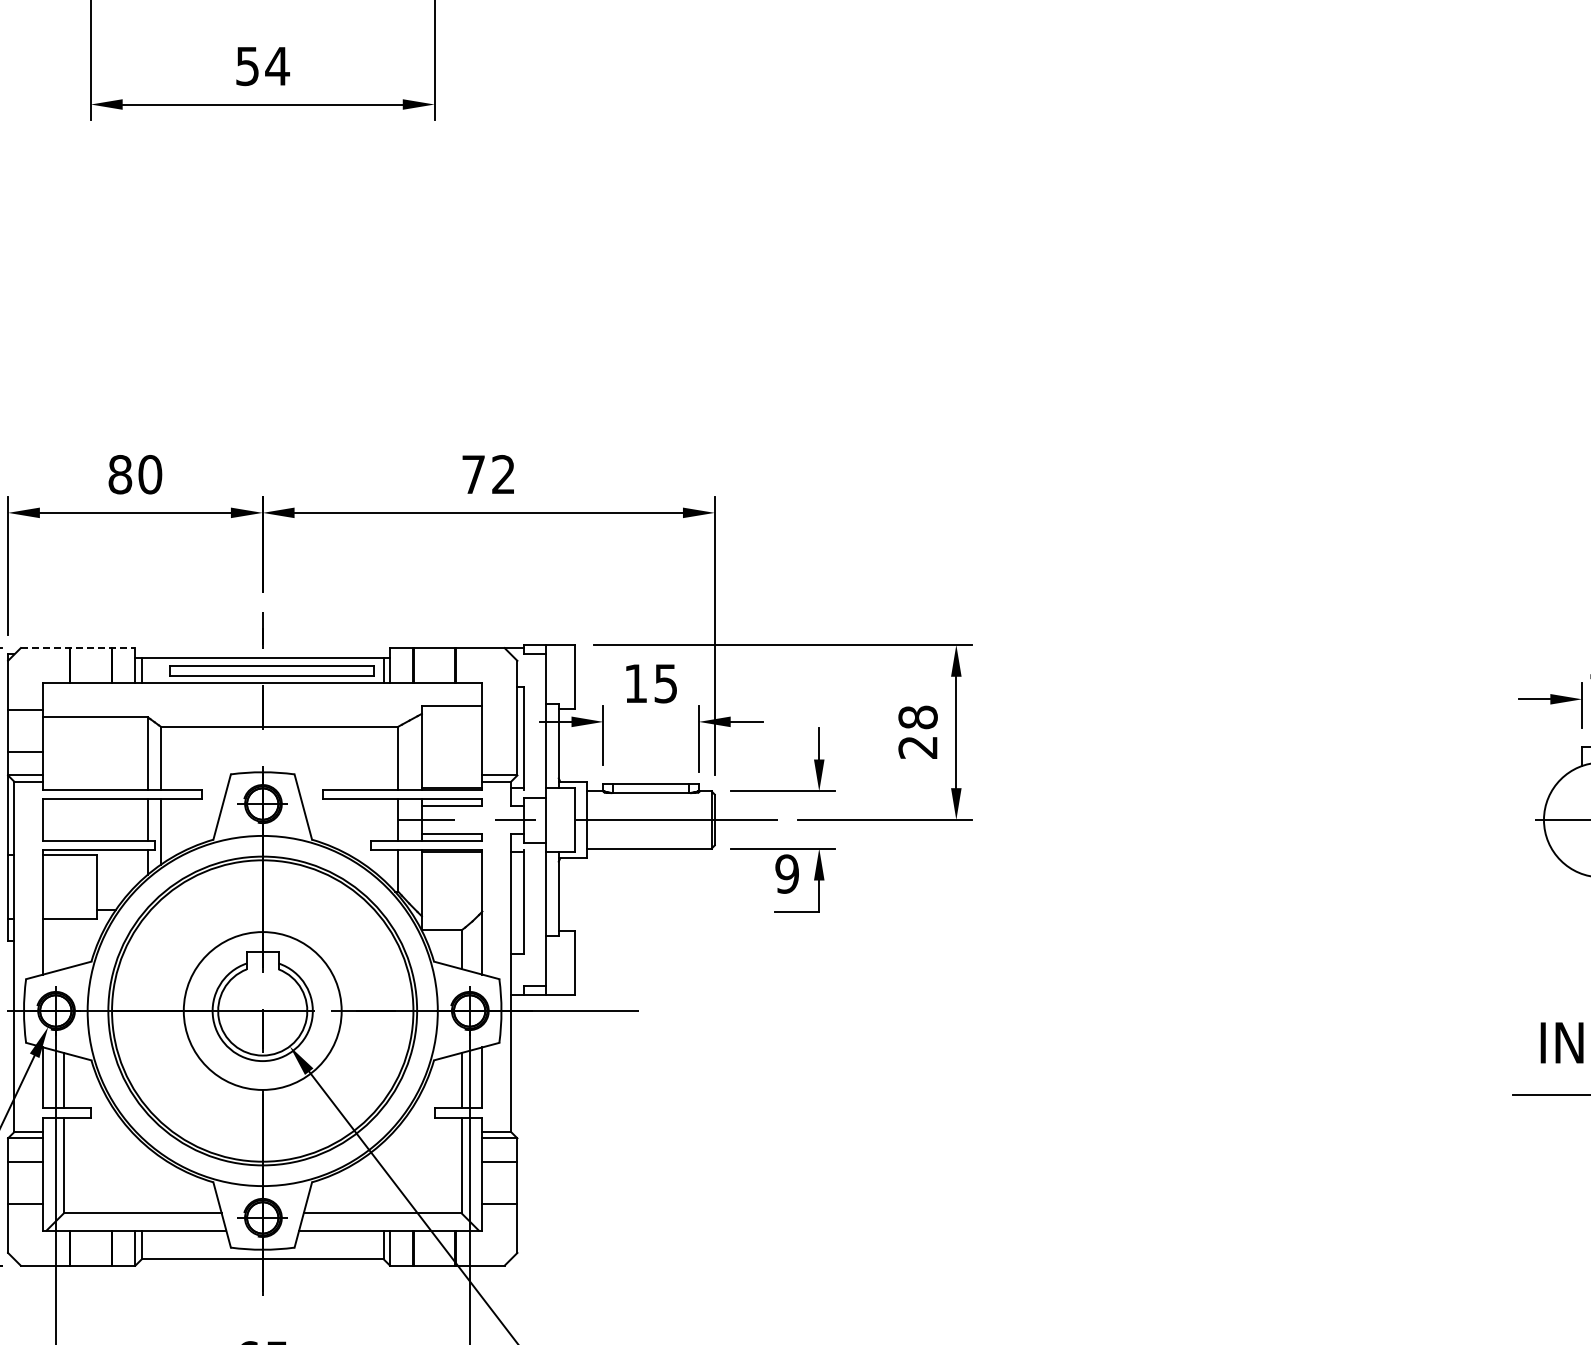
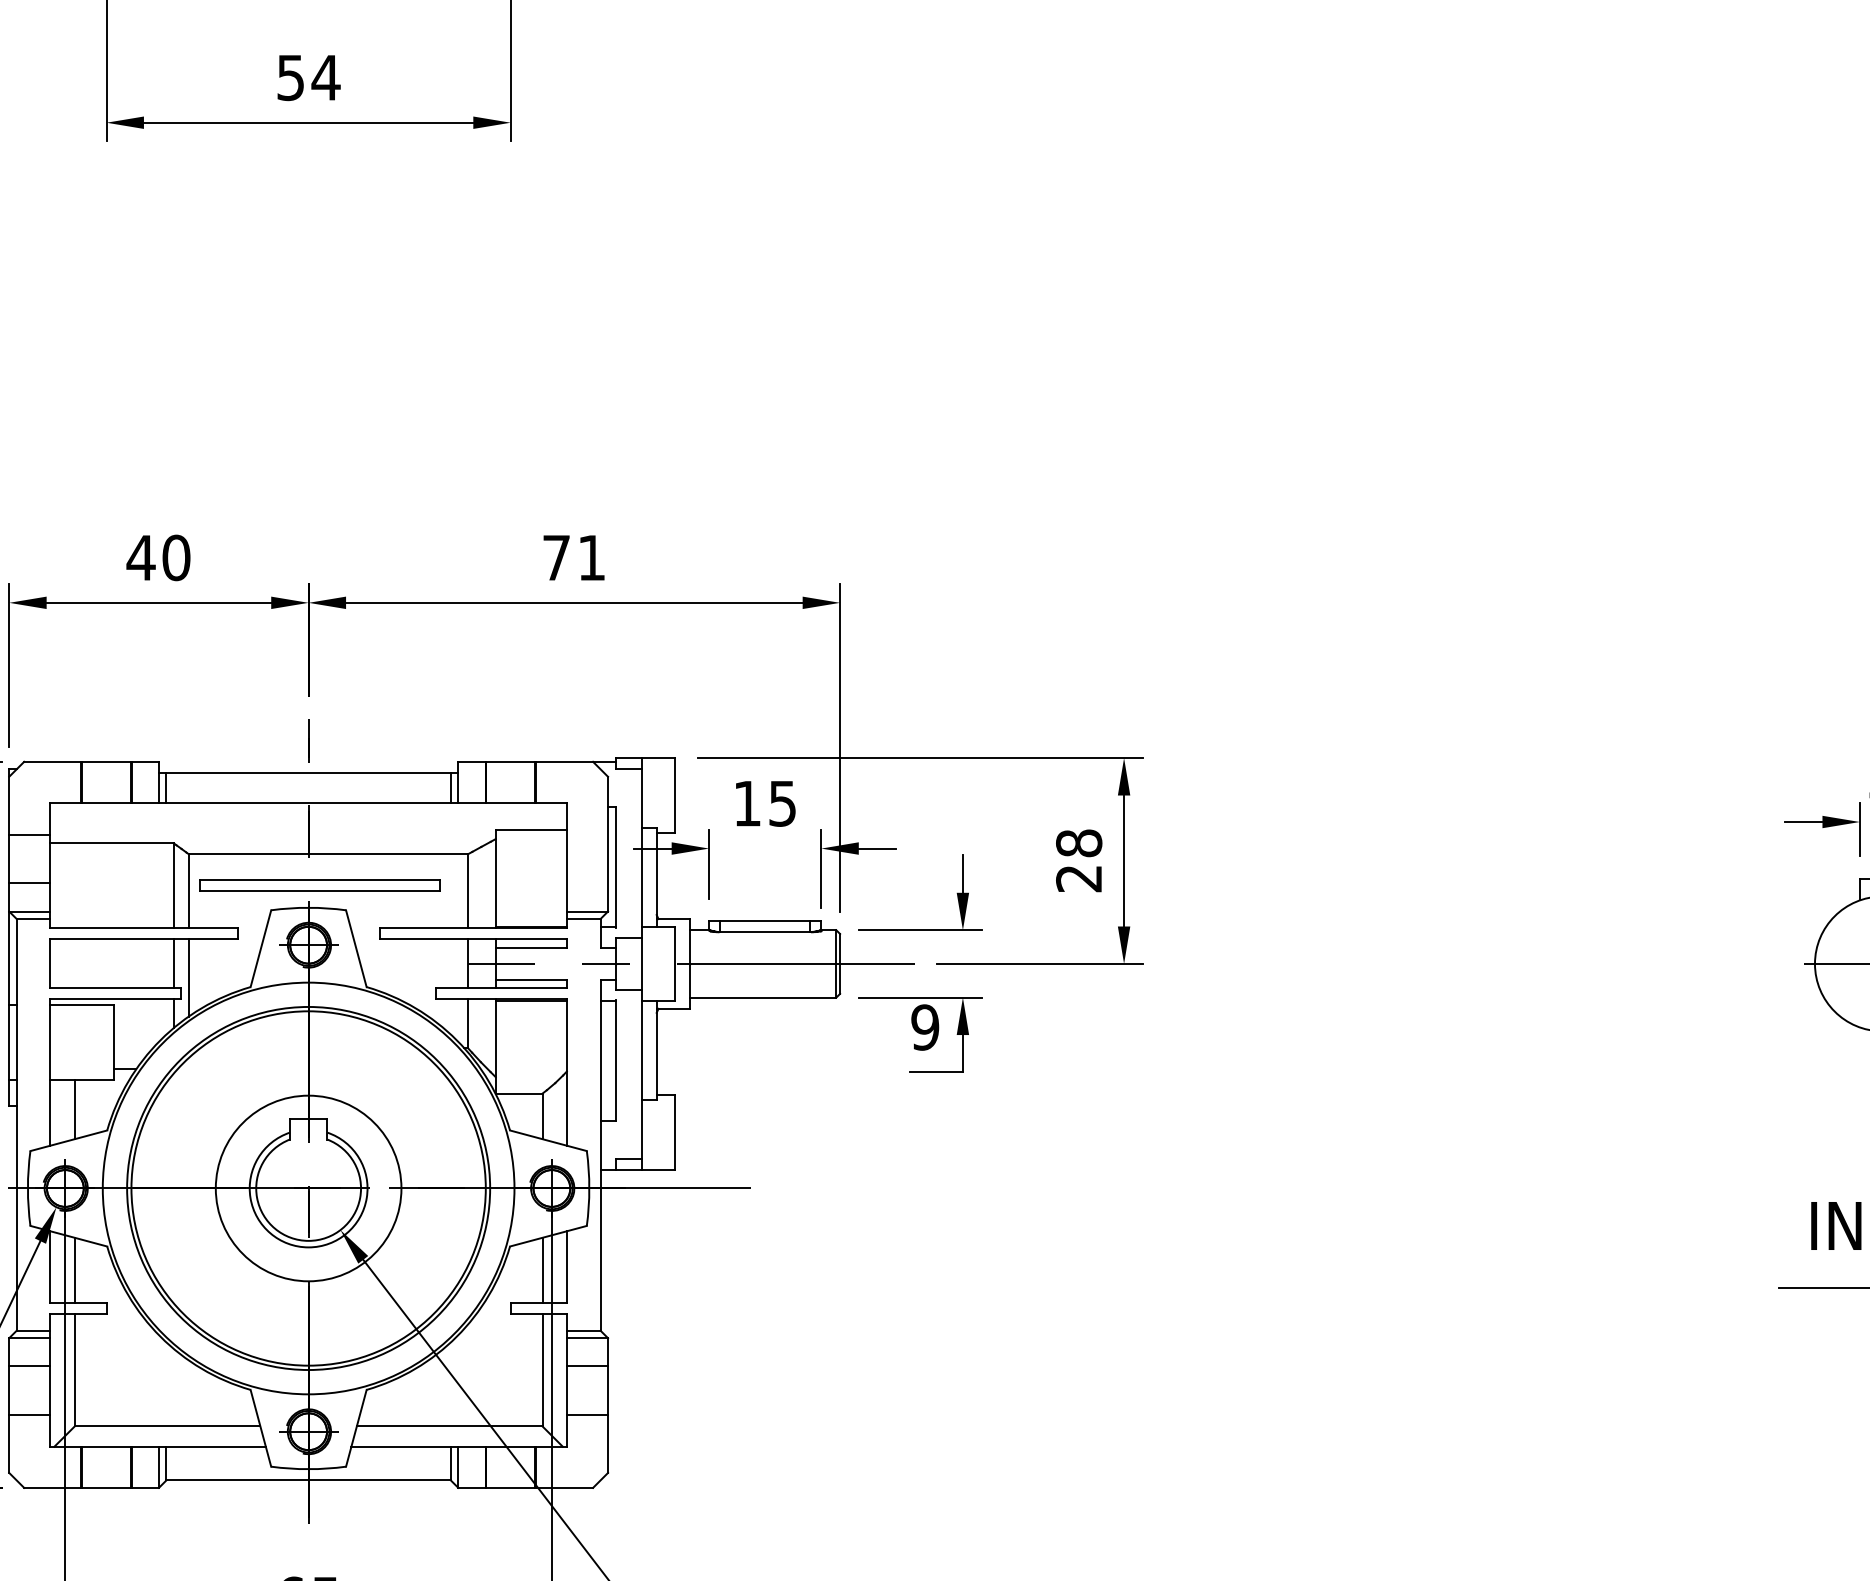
text: (119, 474) -> (140, 557), 80 -> 40
text: (503, 474) -> (591, 557), 72 -> 71
line: (78, 648) -> (92, 762), dashed -> solid
part: (271, 670) -> (318, 884), moved
line: (63, 943) -> (74, 1109), added

